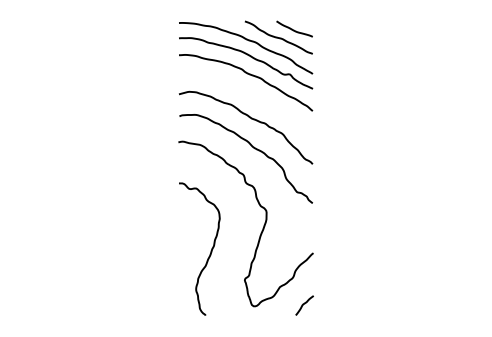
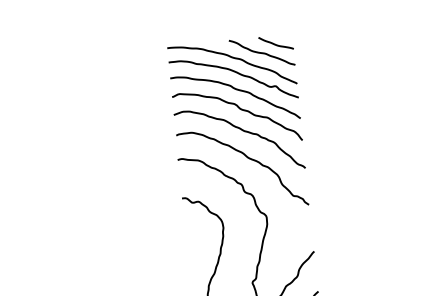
curve: (250, 96) -> (240, 110), added

